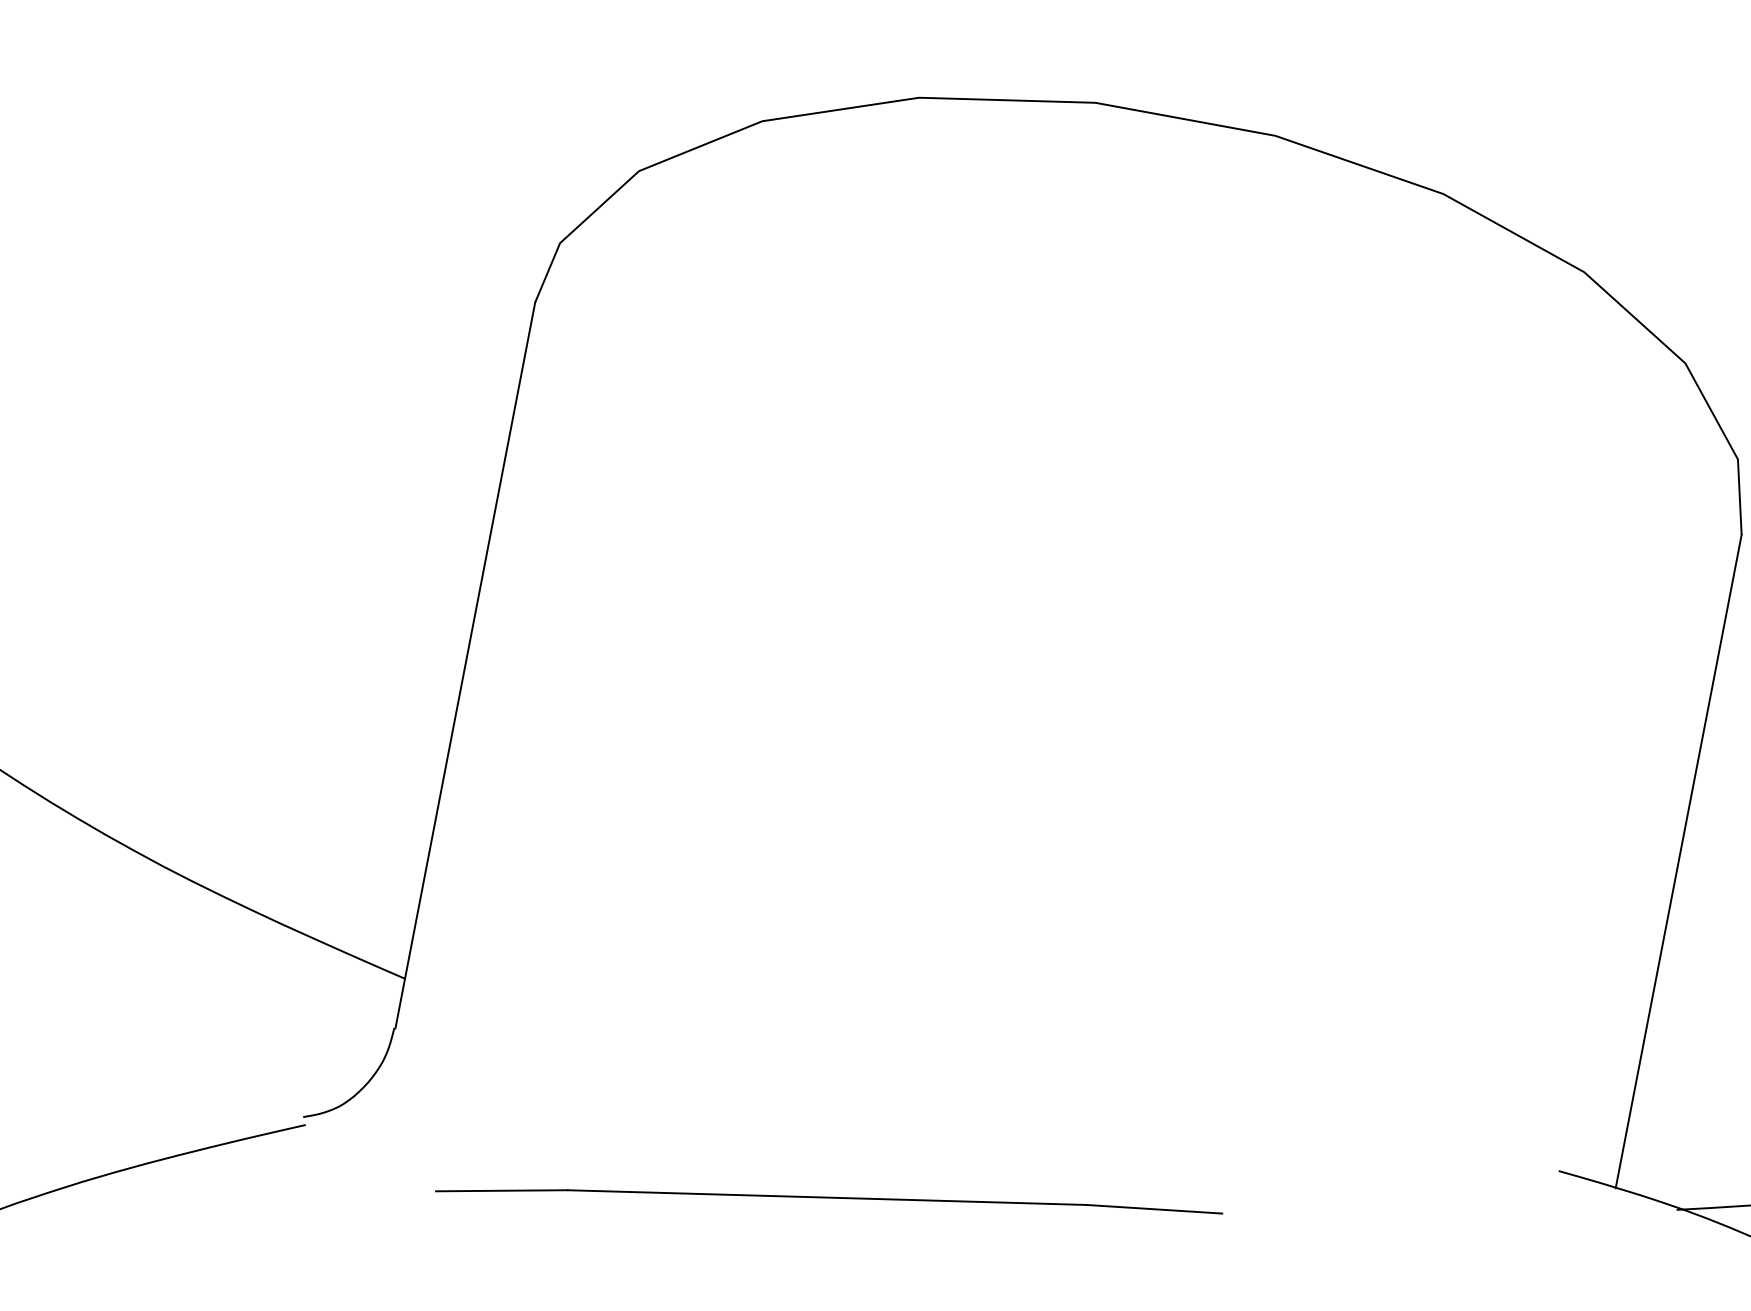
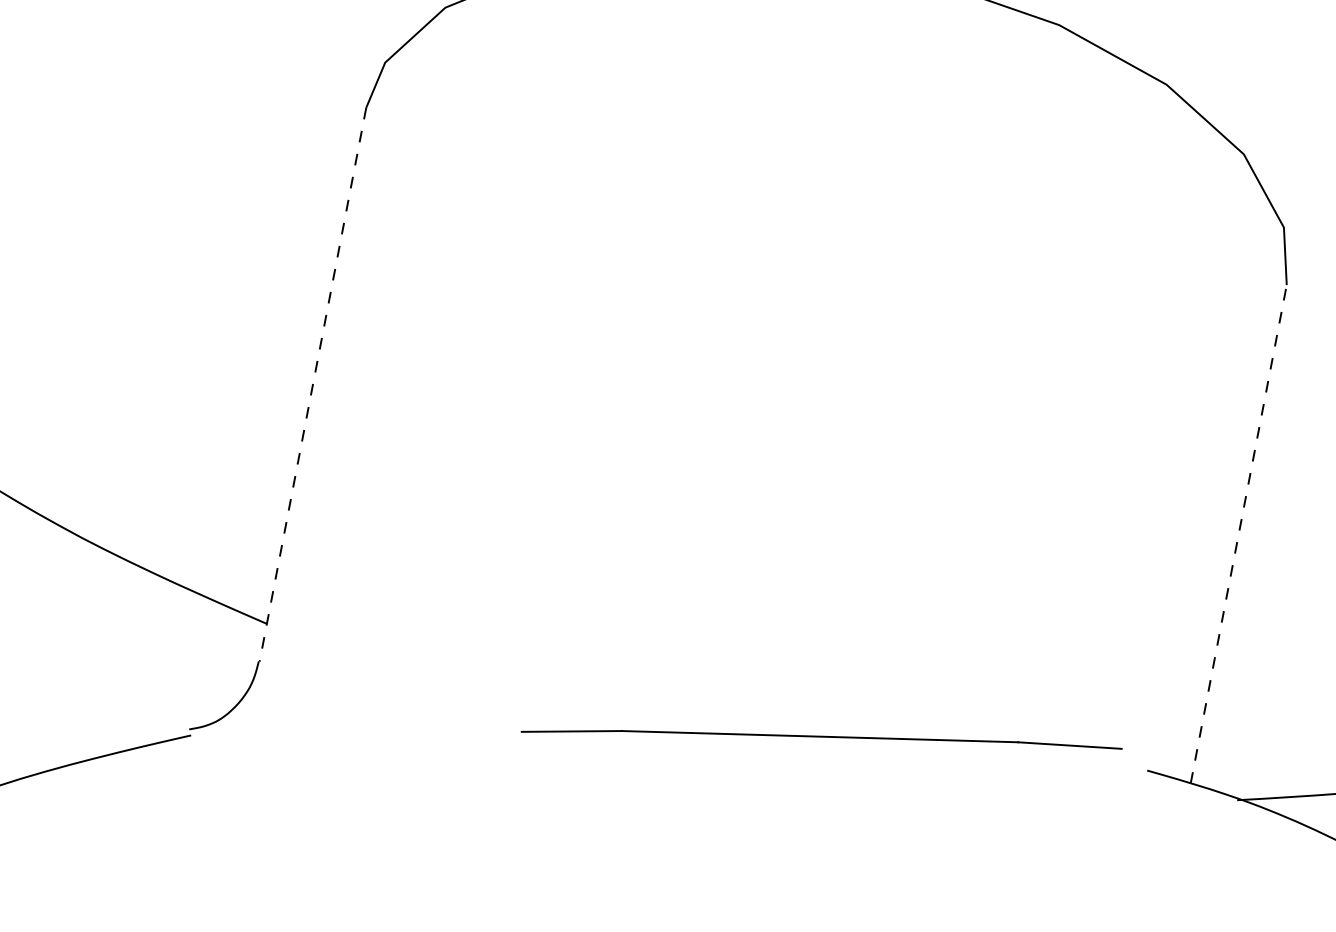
line: (465, 665) -> (313, 384), solid -> dashed
line: (1678, 861) -> (1238, 534), solid -> dashed
part: (829, 1201) -> (821, 739), moved

